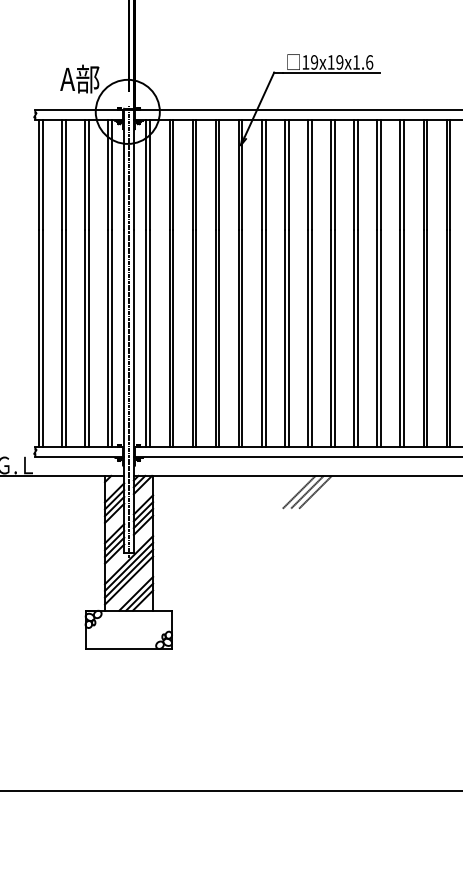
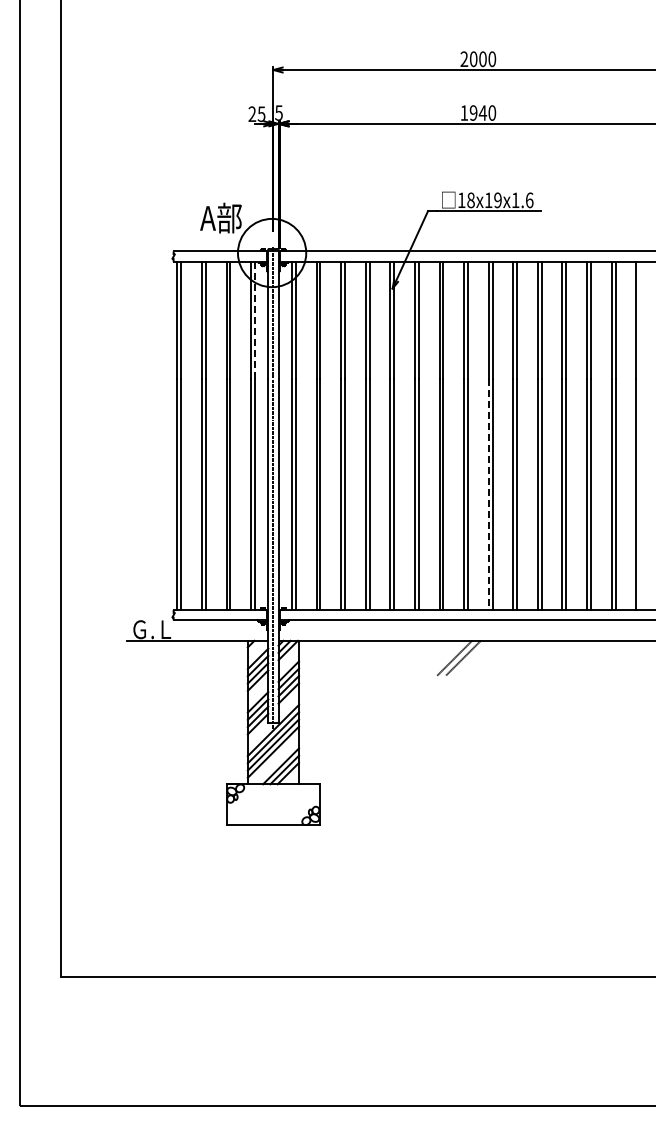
text: (314, 62) -> (470, 200), 19x19x1.6 -> 18x19x1.6
line: (112, 175) -> (255, 320), solid -> dashed
line: (330, 338) -> (488, 494), solid -> dashed
line: (314, 491) -> (471, 657), removed

